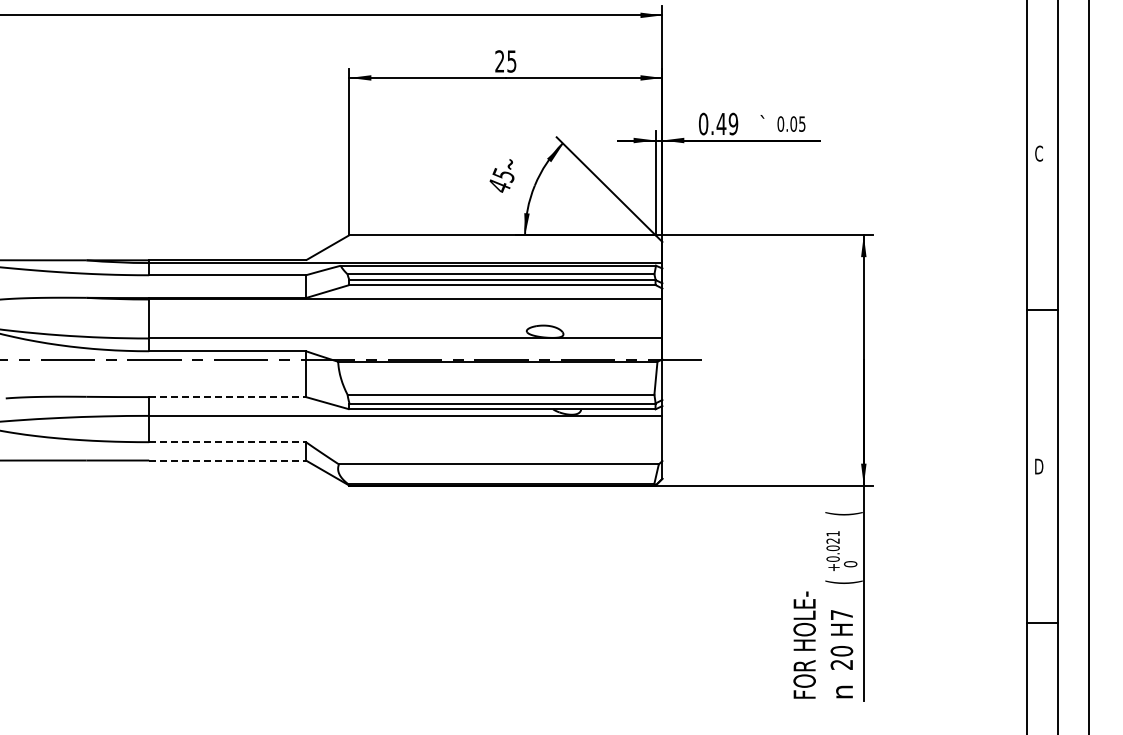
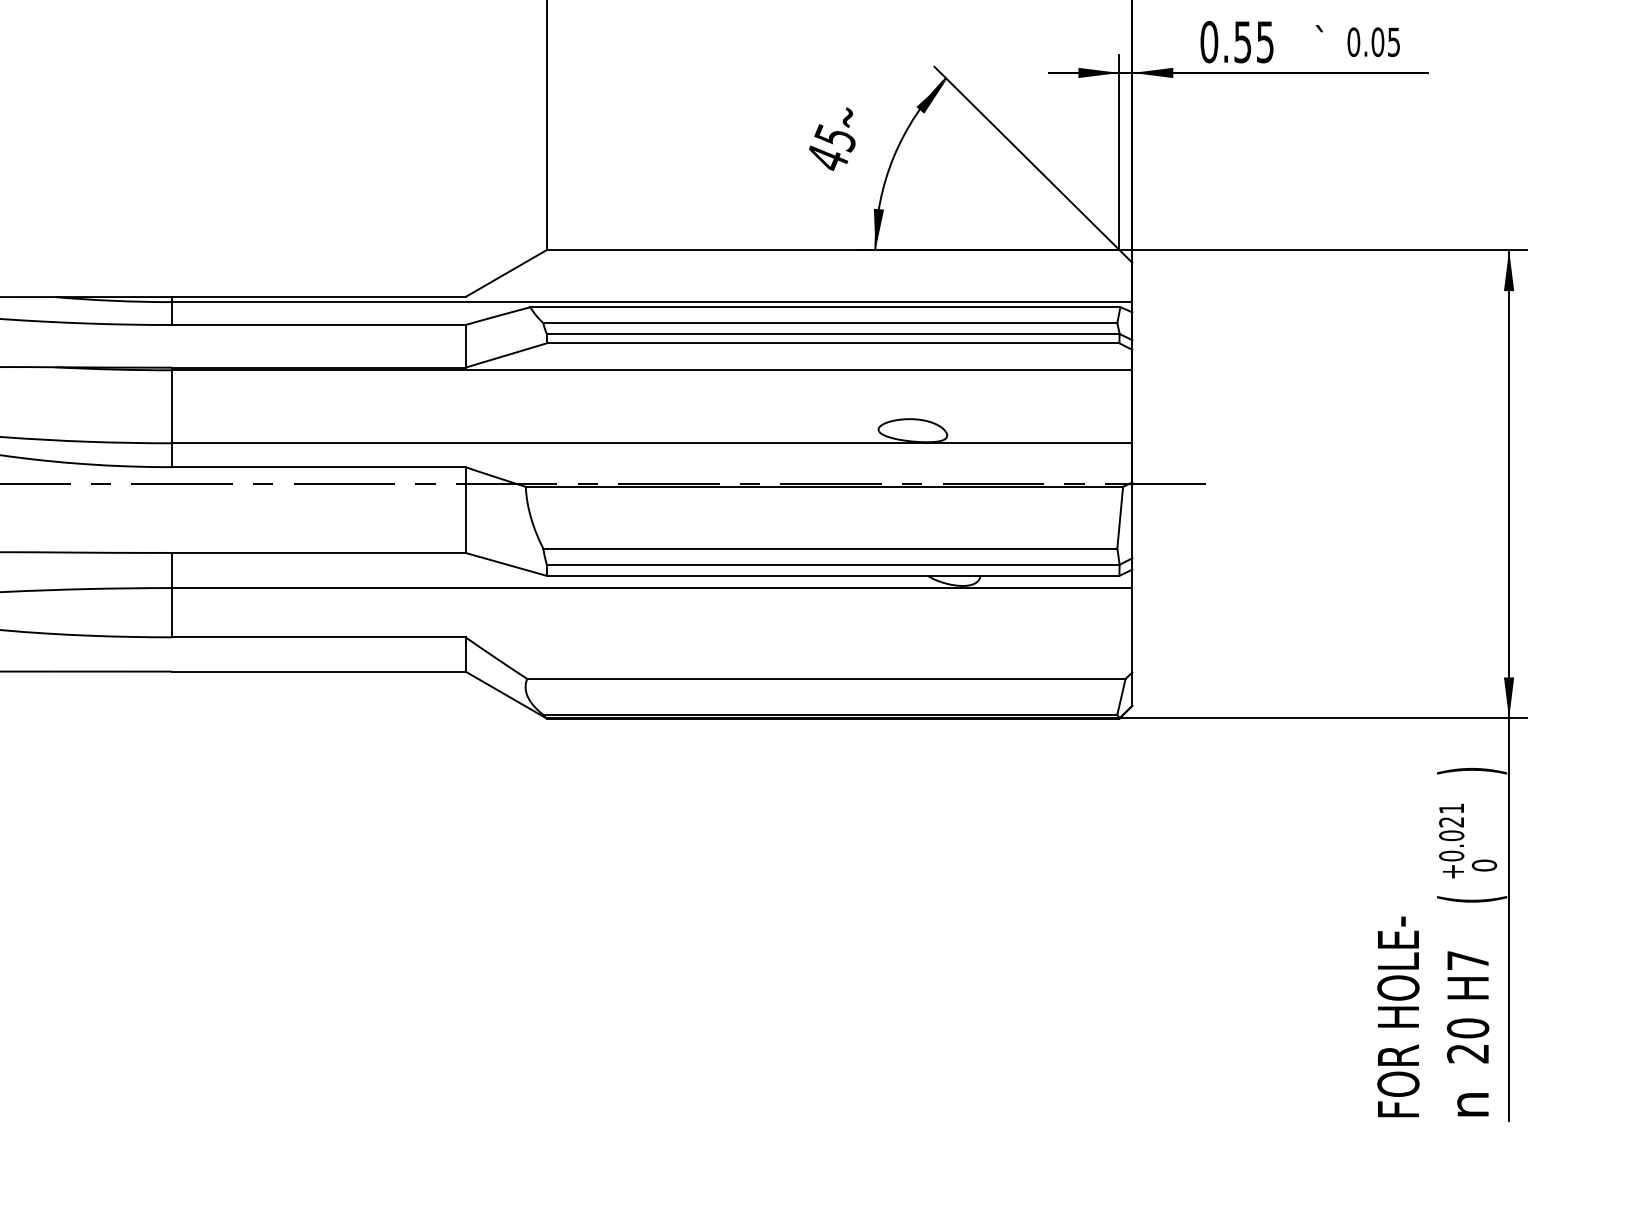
text: (727, 123) -> (1254, 41), 0.49 -> 0.55
line: (228, 397) -> (320, 553), dashed -> solid
line: (228, 442) -> (320, 637), dashed -> solid
line: (228, 460) -> (320, 671), dashed -> solid
text: (843, 513) -> (1471, 770), ( -> )

